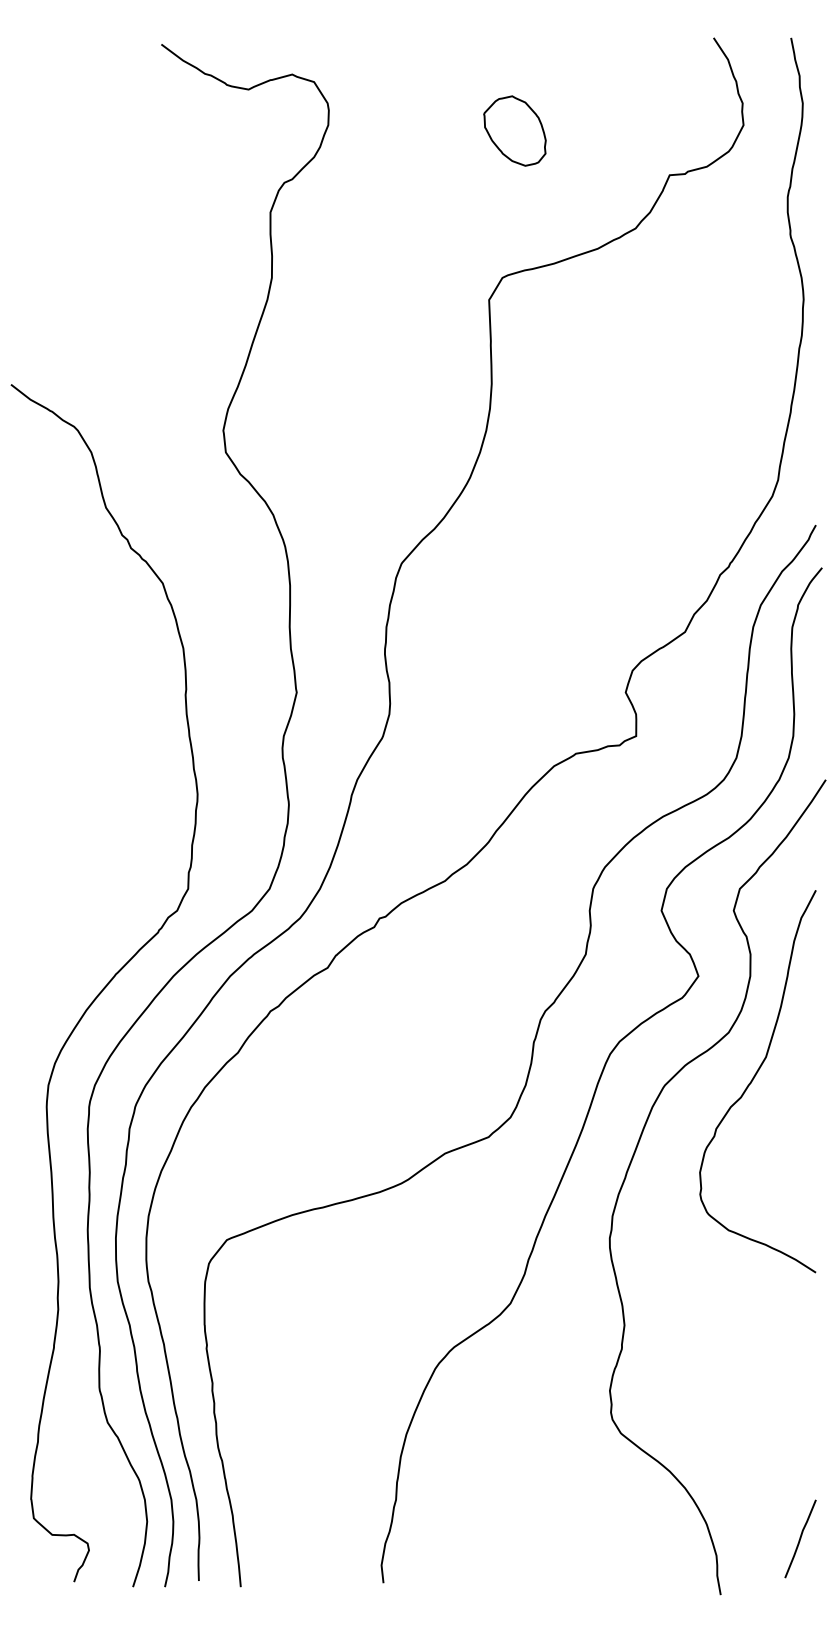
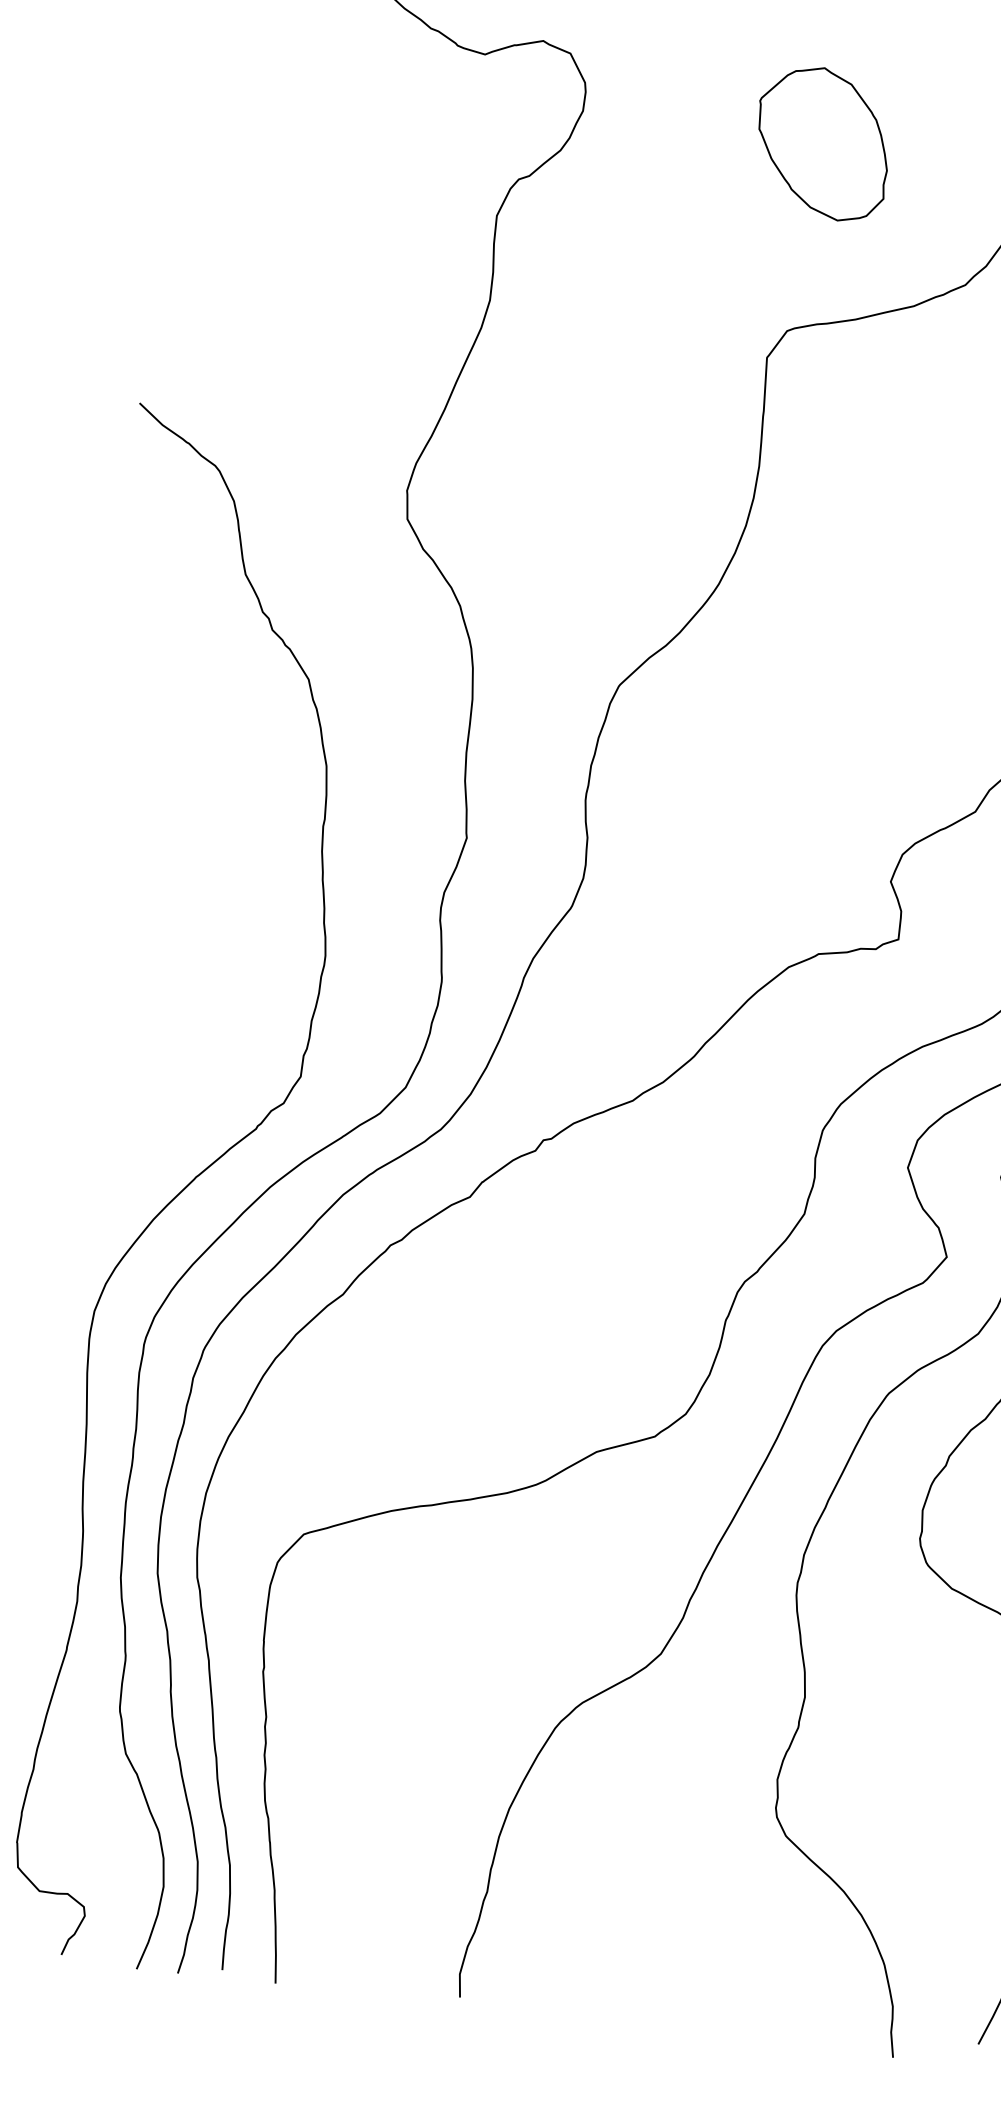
part: (514, 130) -> (822, 142), size x1.67

